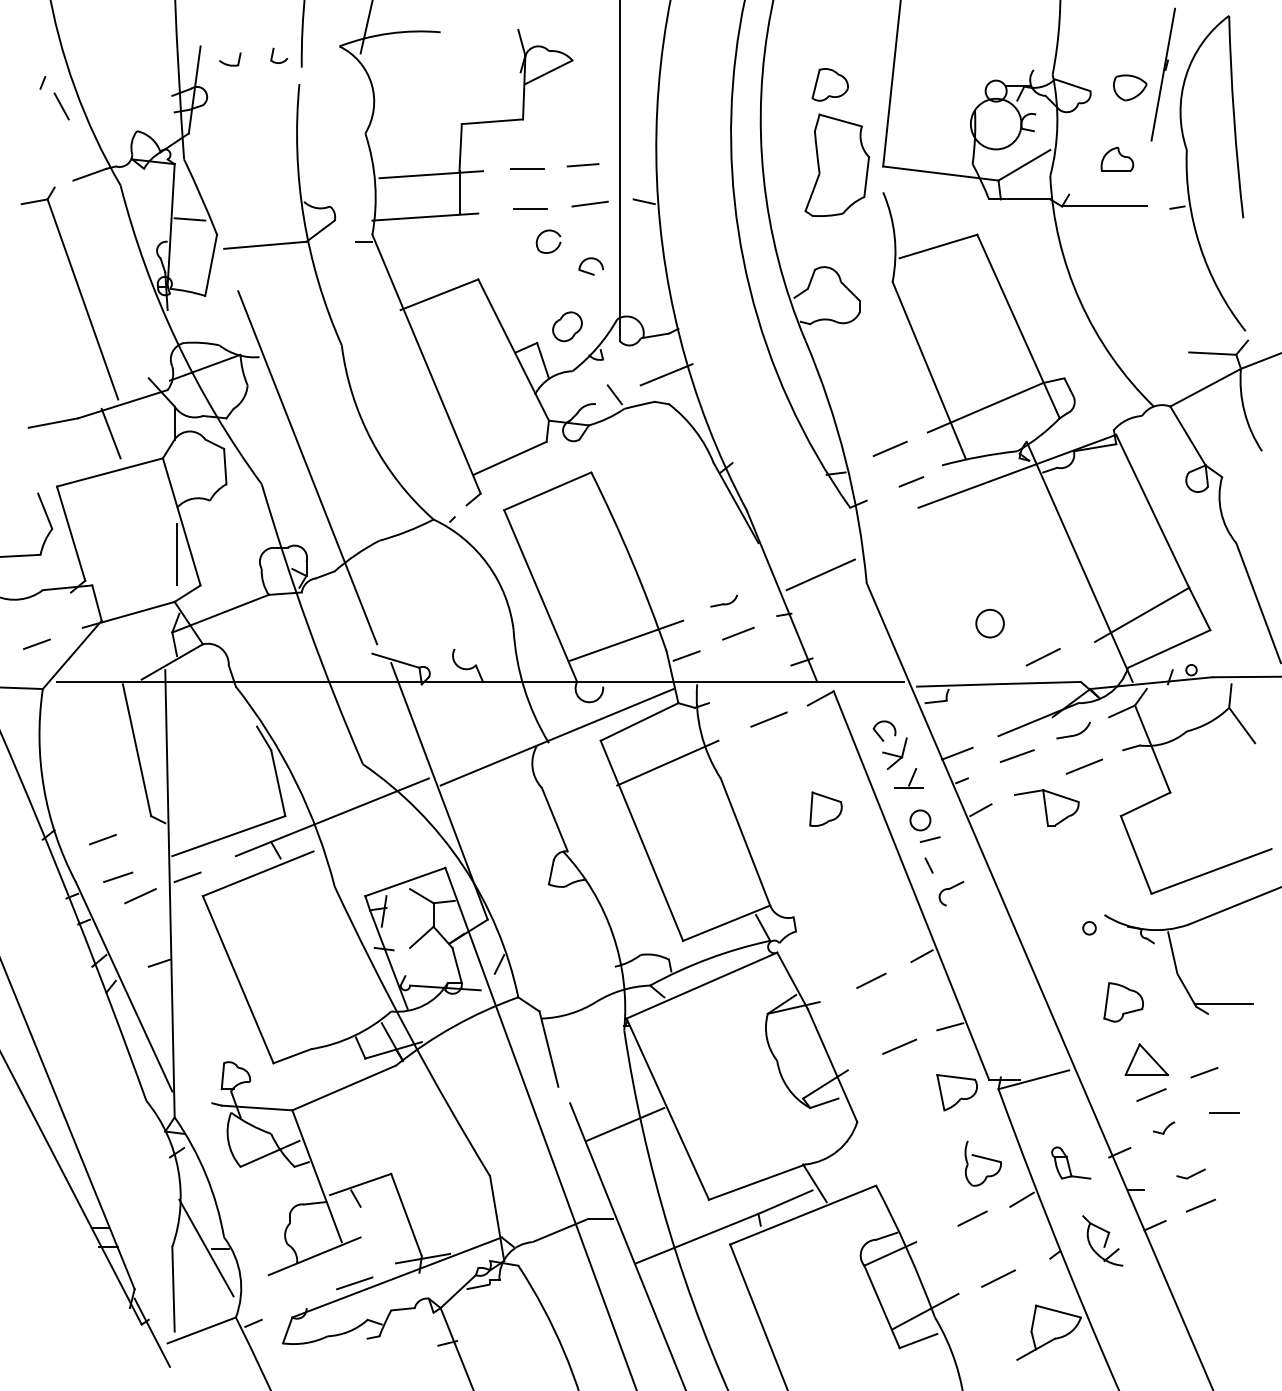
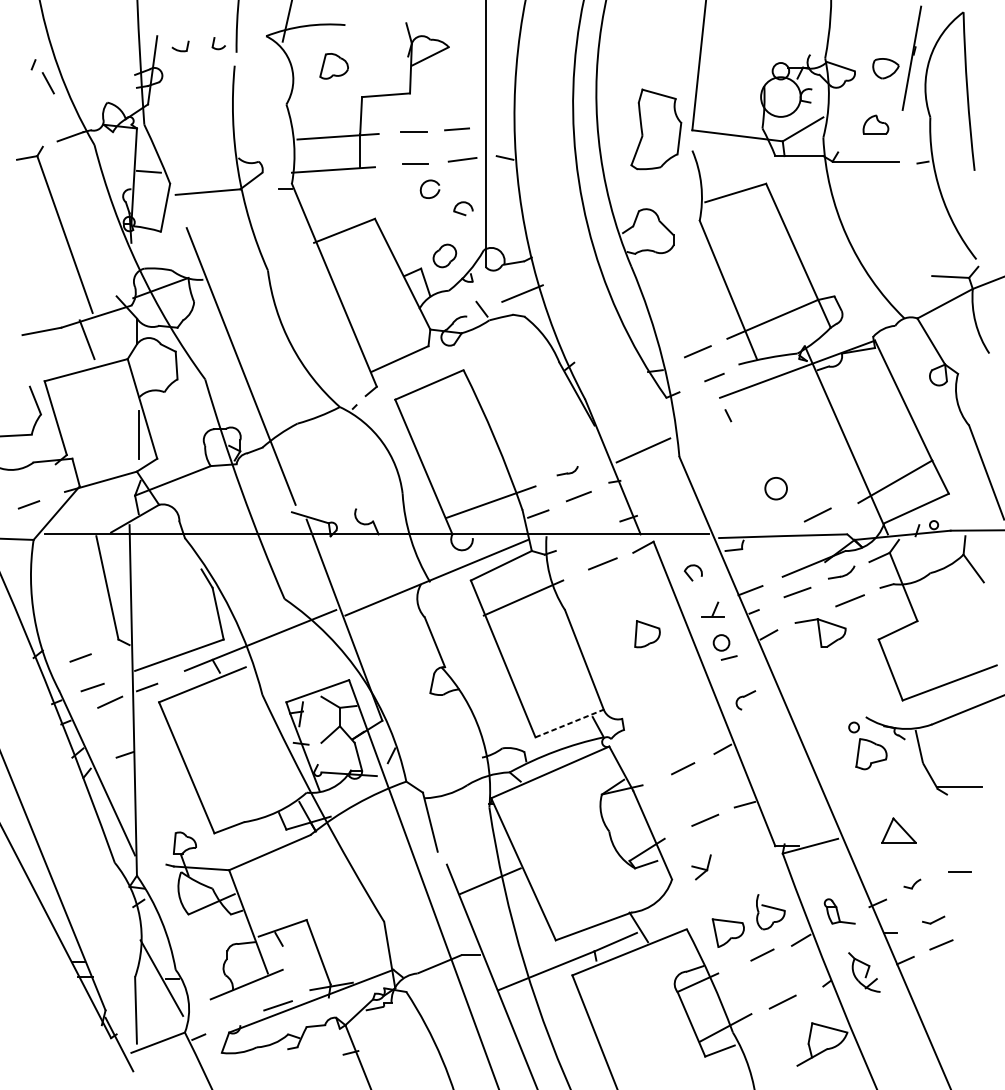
part: (829, 84) -> (333, 66), moved
part: (894, 753) -> (701, 867), moved
line: (928, 865) -> (727, 415), moved
line: (726, 923) -> (569, 723), solid -> dashed
part: (1123, 1002) -> (871, 754), moved
line: (1204, 1072) -> (944, 840), removed
part: (956, 1092) -> (727, 933), moved
line: (1151, 1094) -> (902, 857), removed

